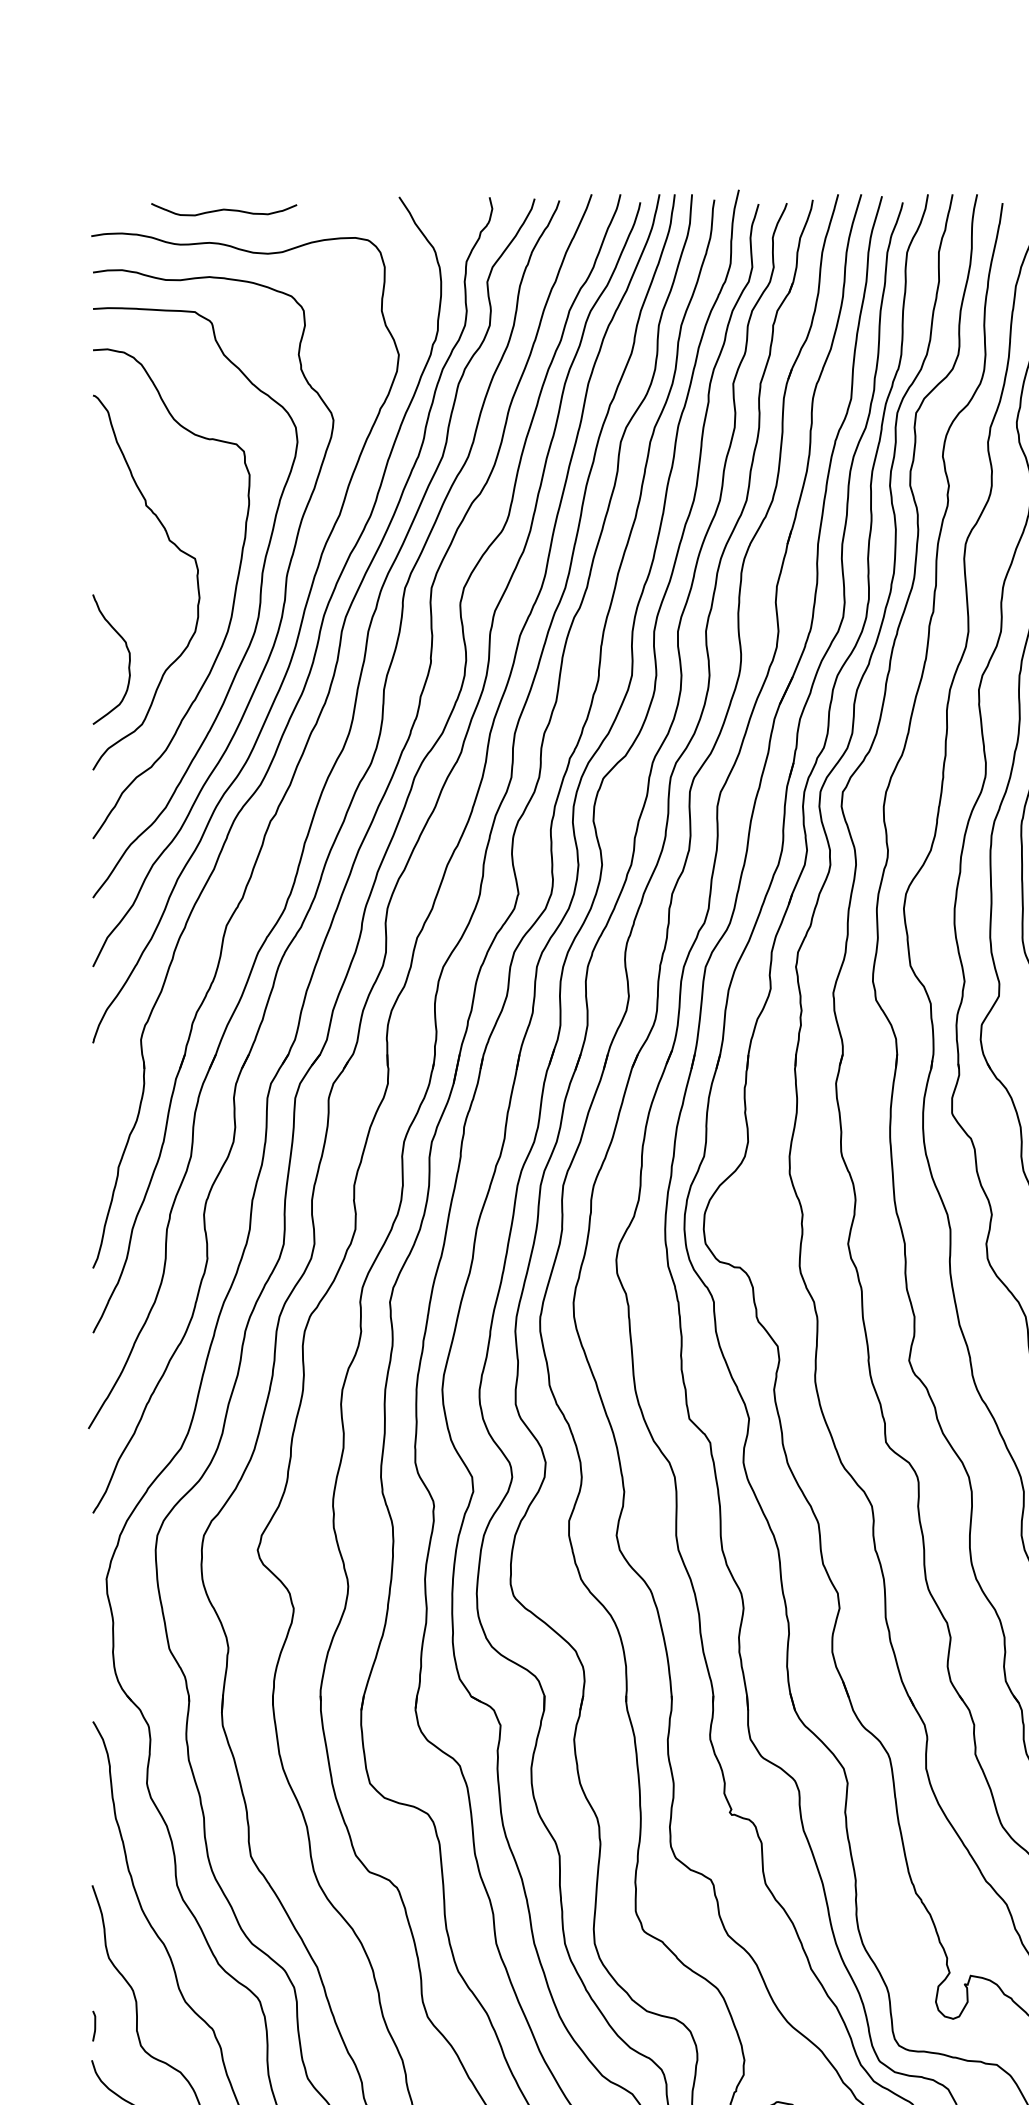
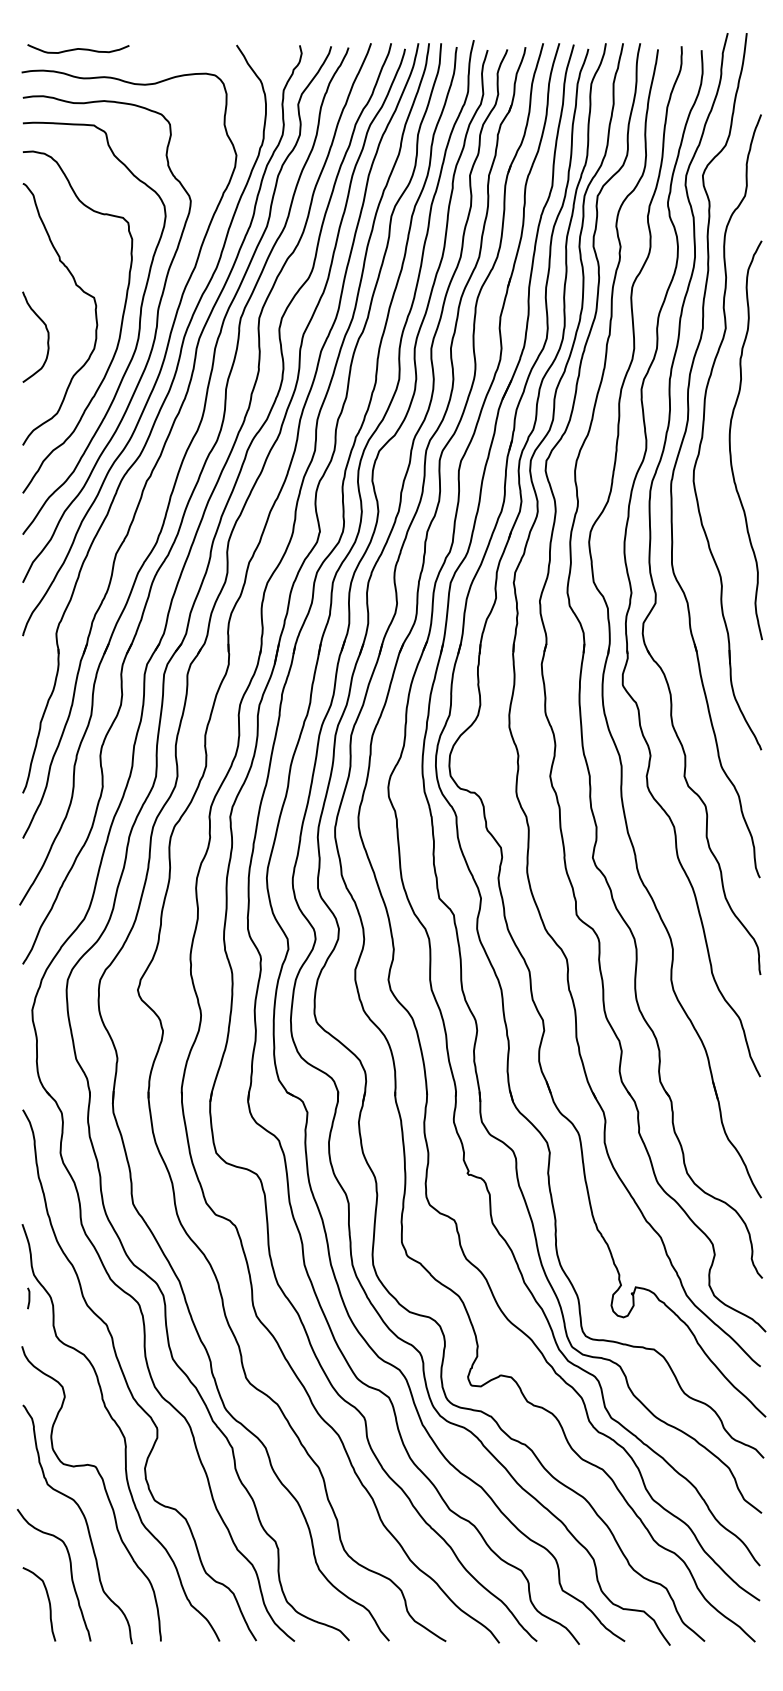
curve: (224, 208) -> (78, 48), moved
curve: (128, 658) -> (47, 336), moved
line: (93, 2026) -> (28, 1298), moved

